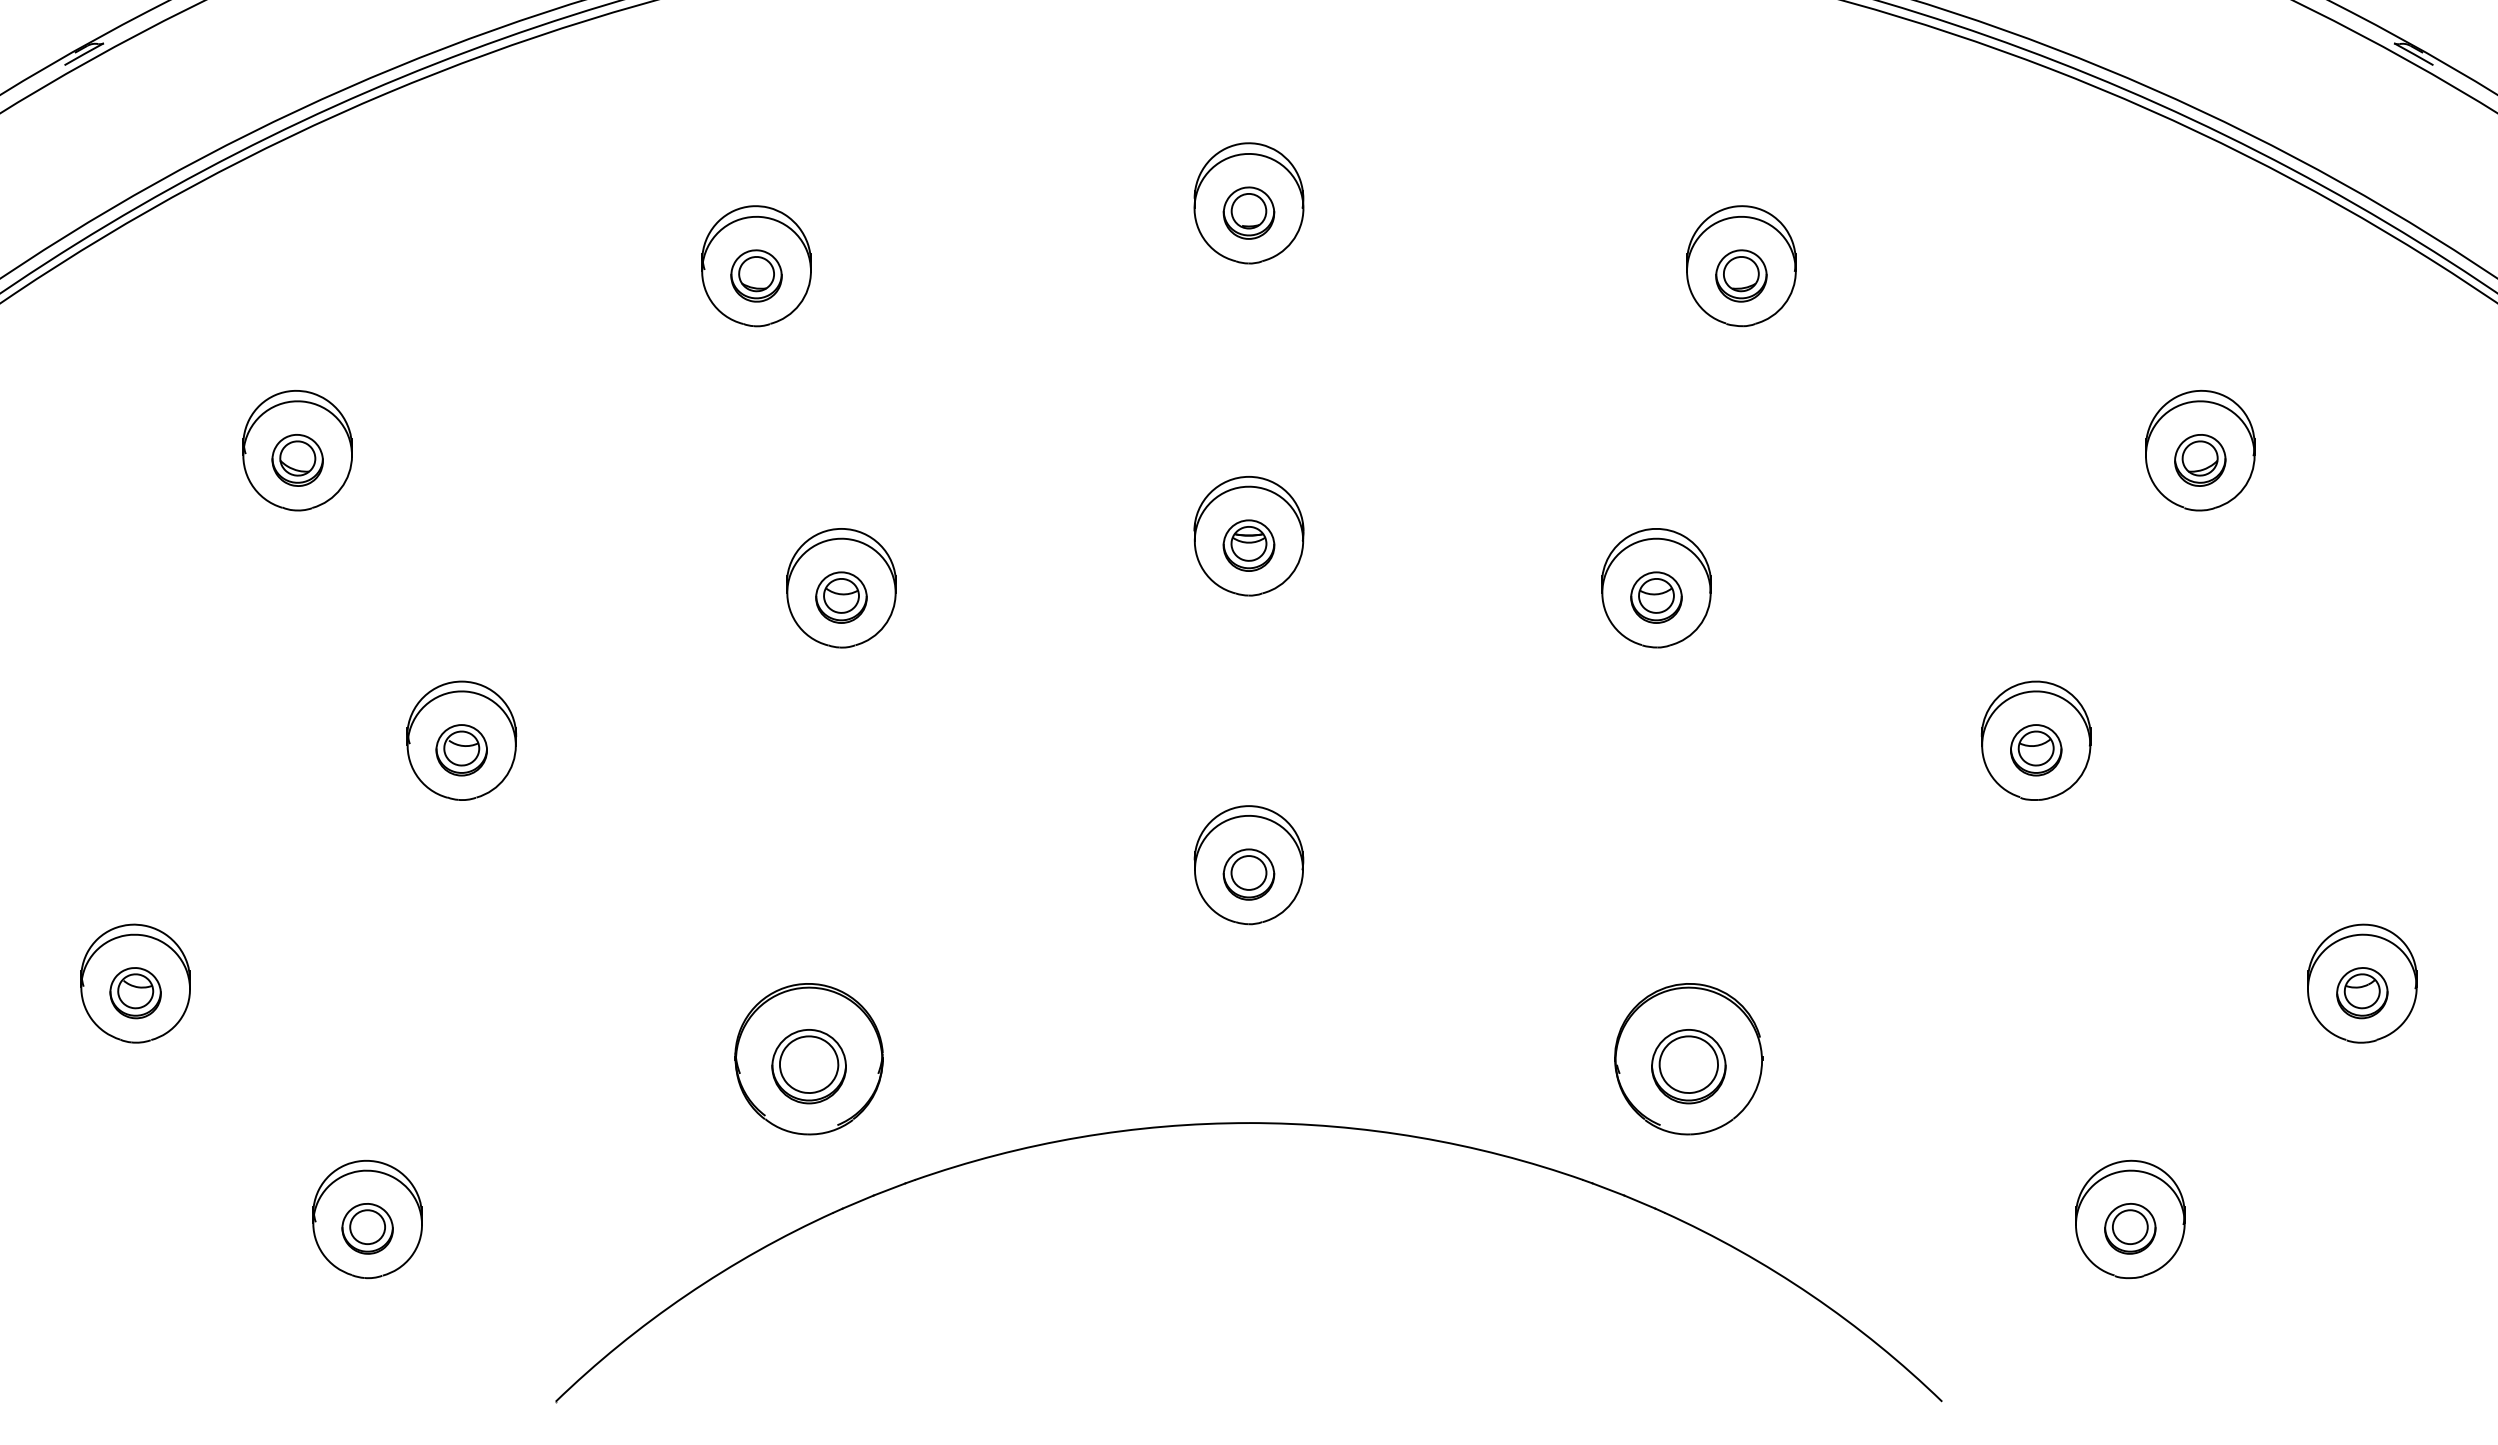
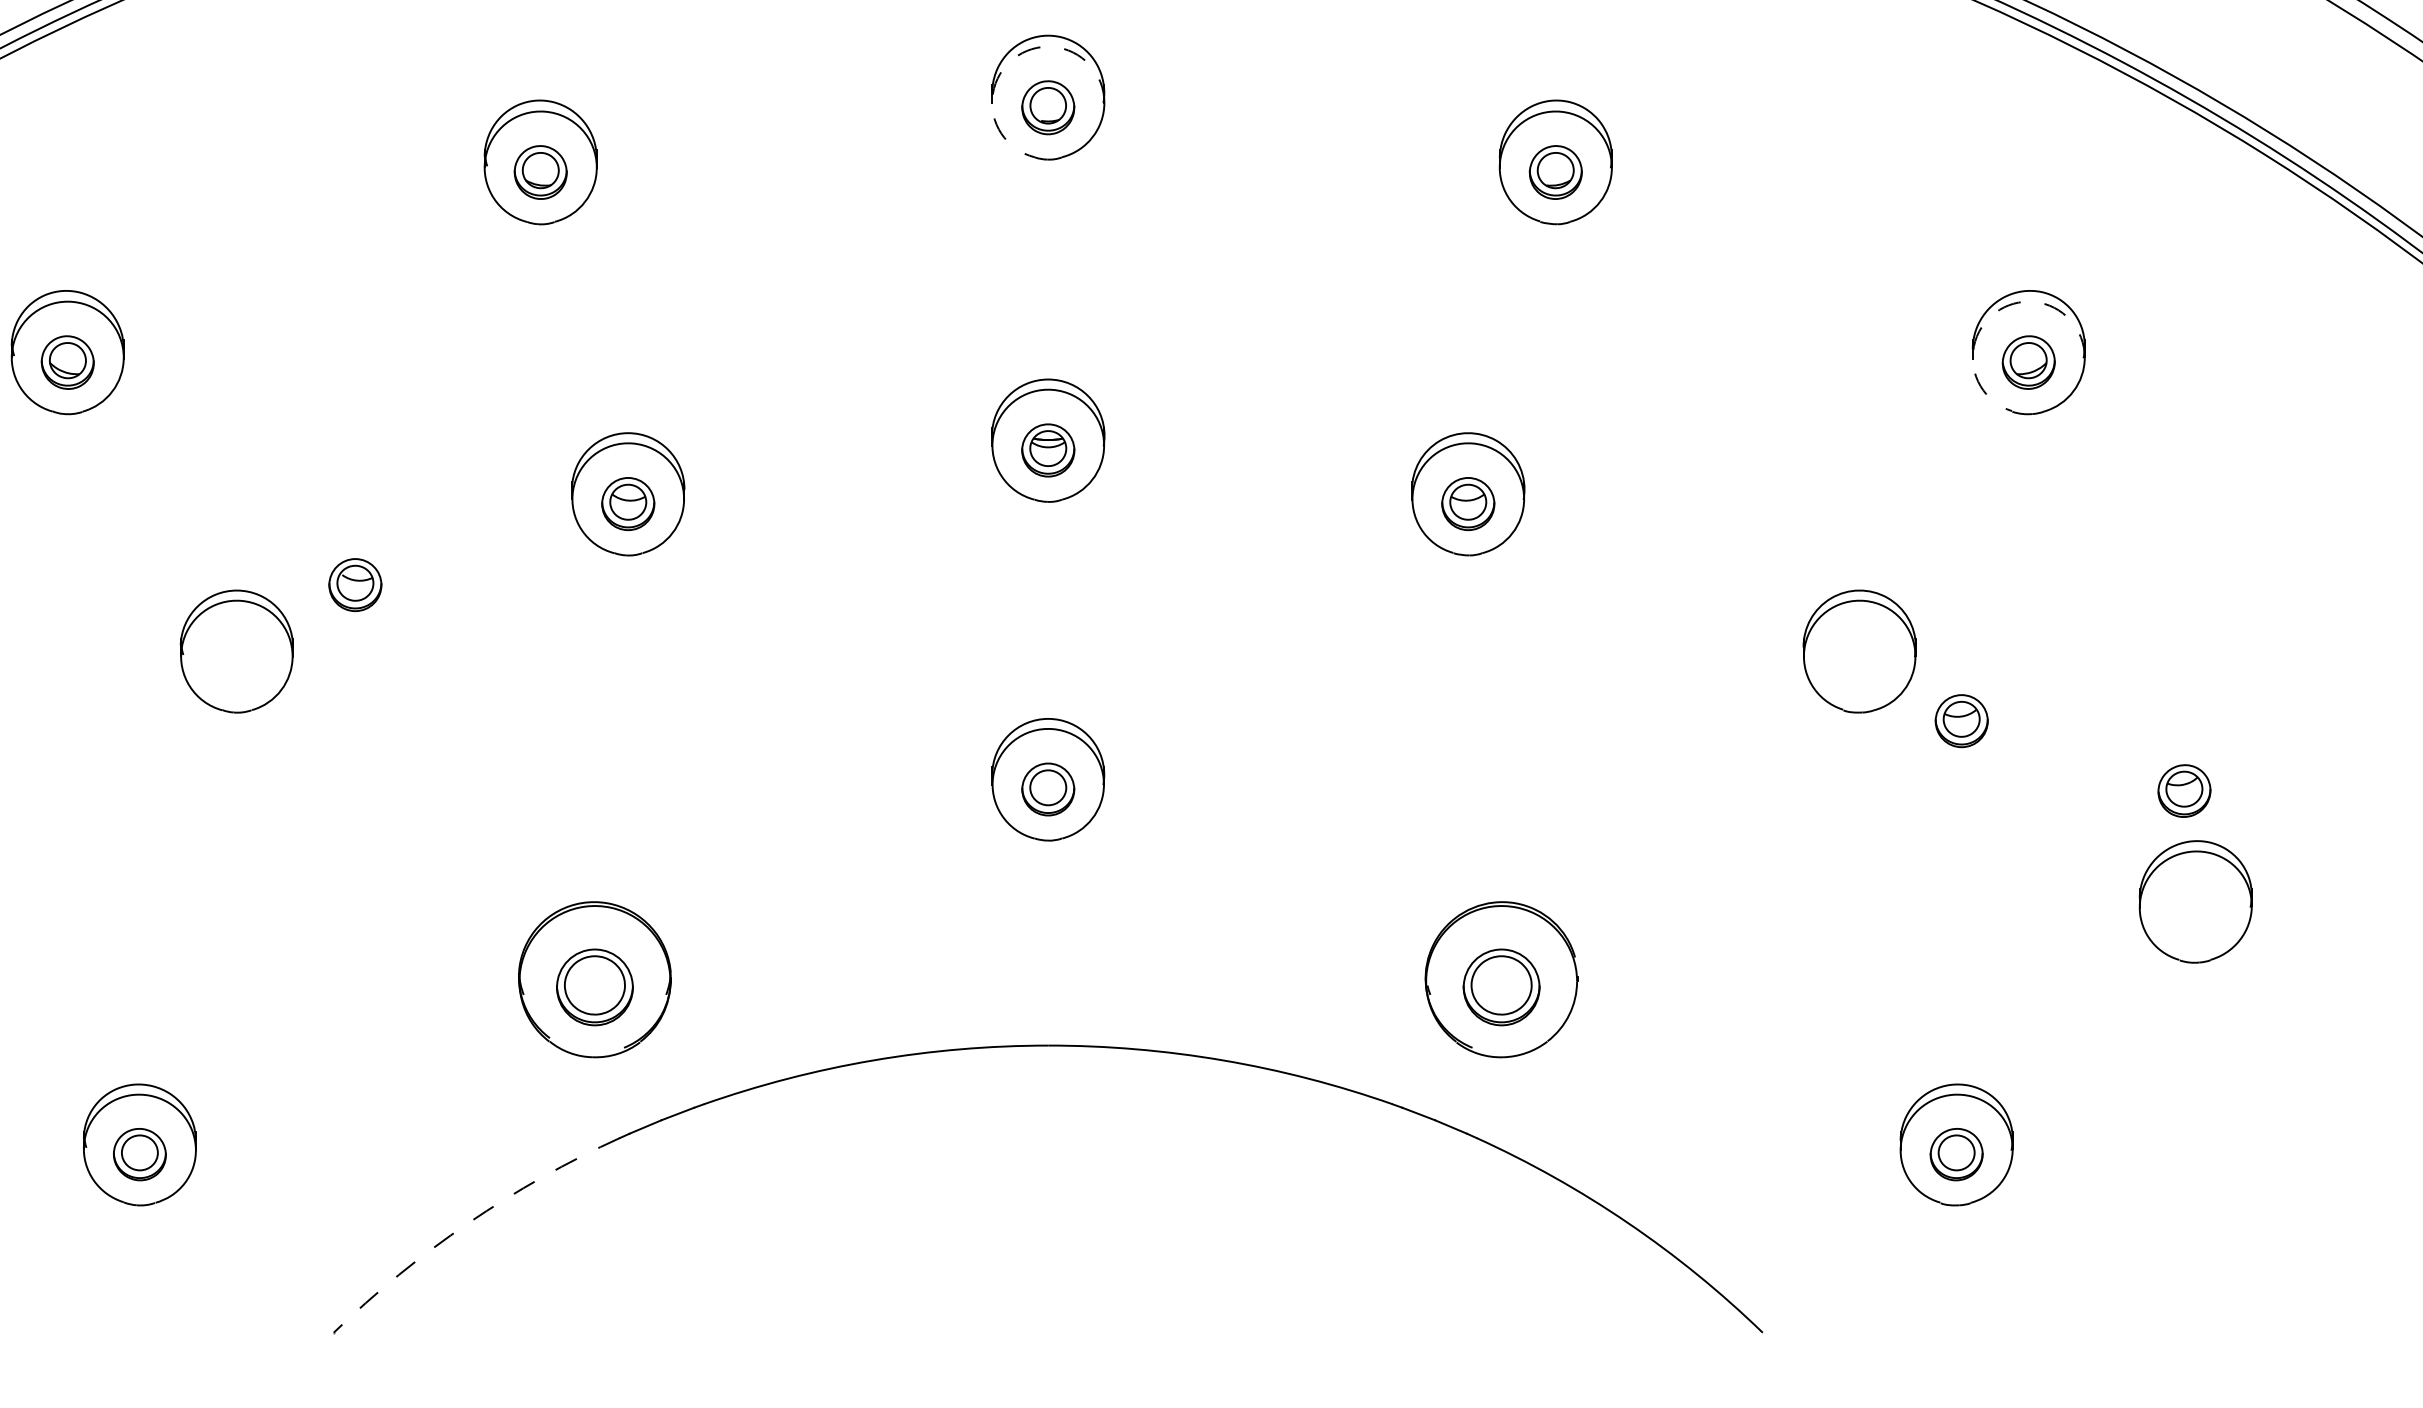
arc: (1215, 165) -> (1013, 58), solid -> dashed
arc: (2168, 411) -> (1996, 312), solid -> dashed
part: (461, 750) -> (355, 585), moved
part: (2036, 750) -> (1962, 721), moved
part: (2362, 993) -> (2184, 791), moved
arc: (686, 1295) -> (468, 1223), solid -> dashed

